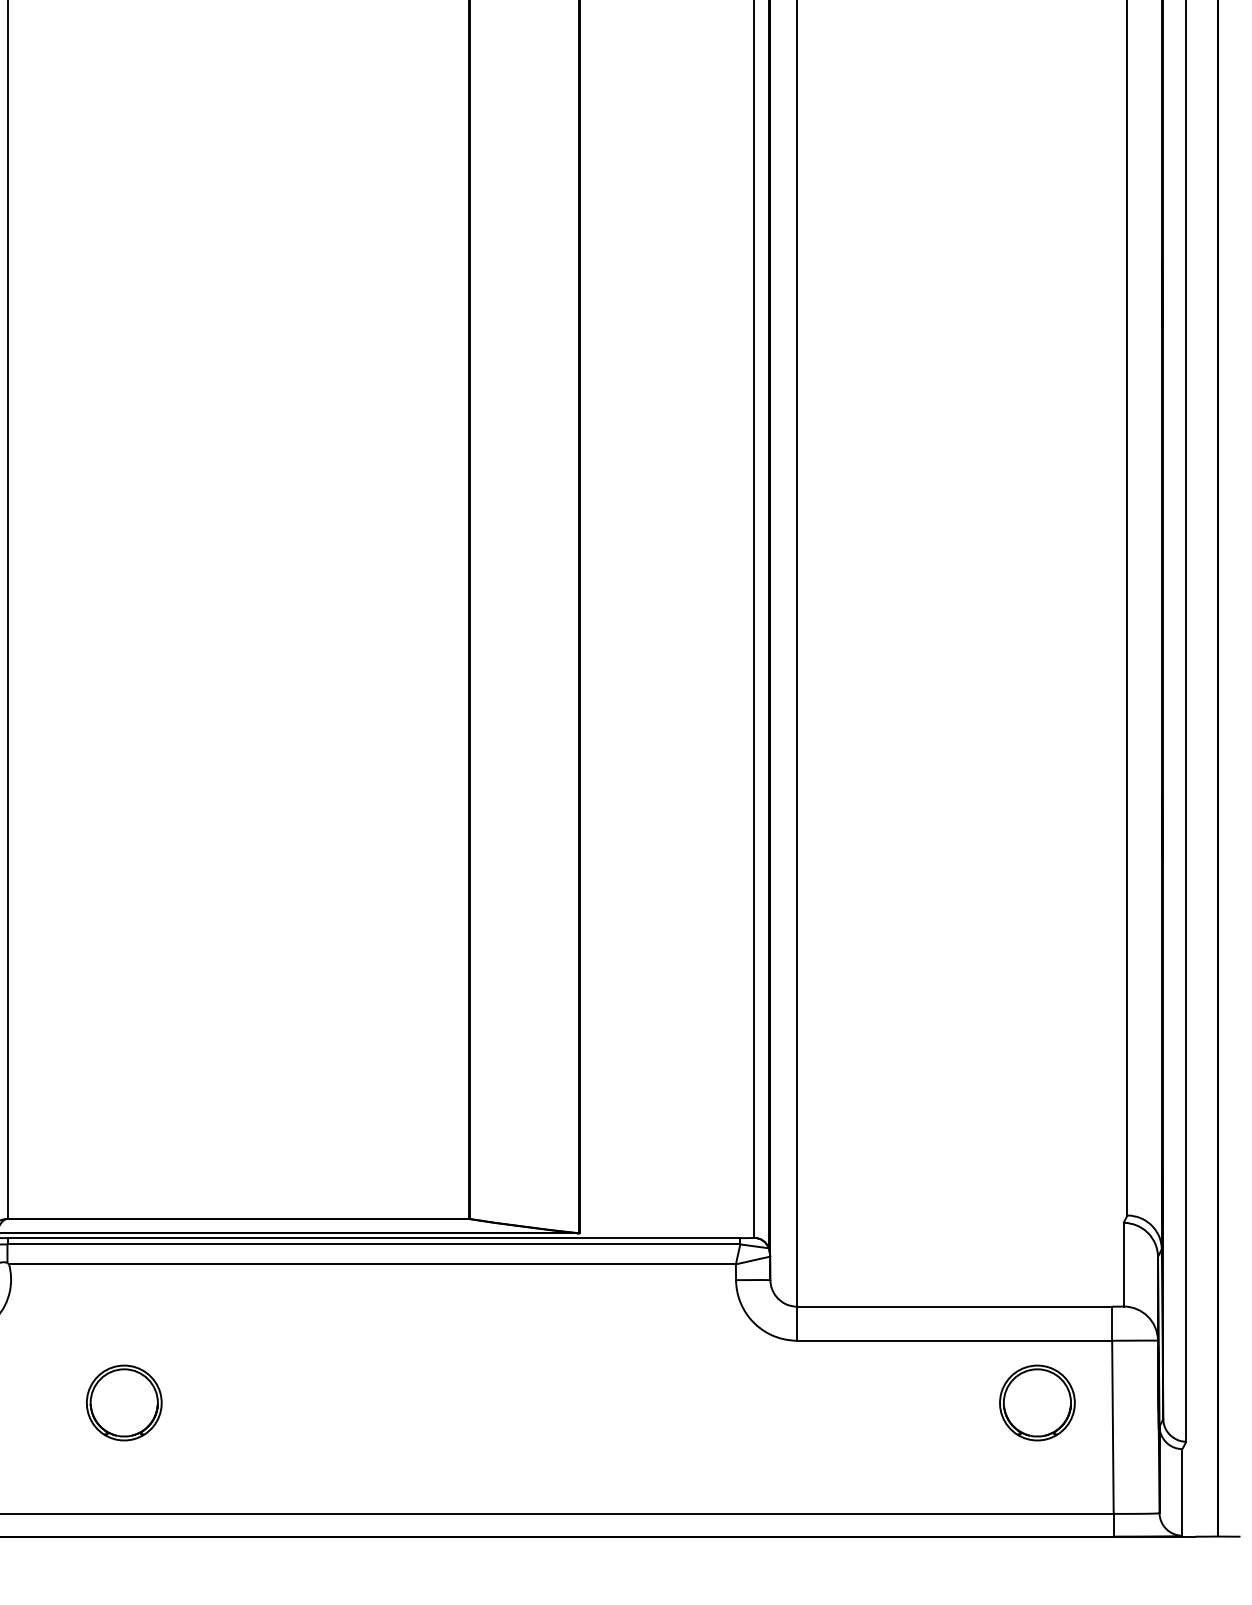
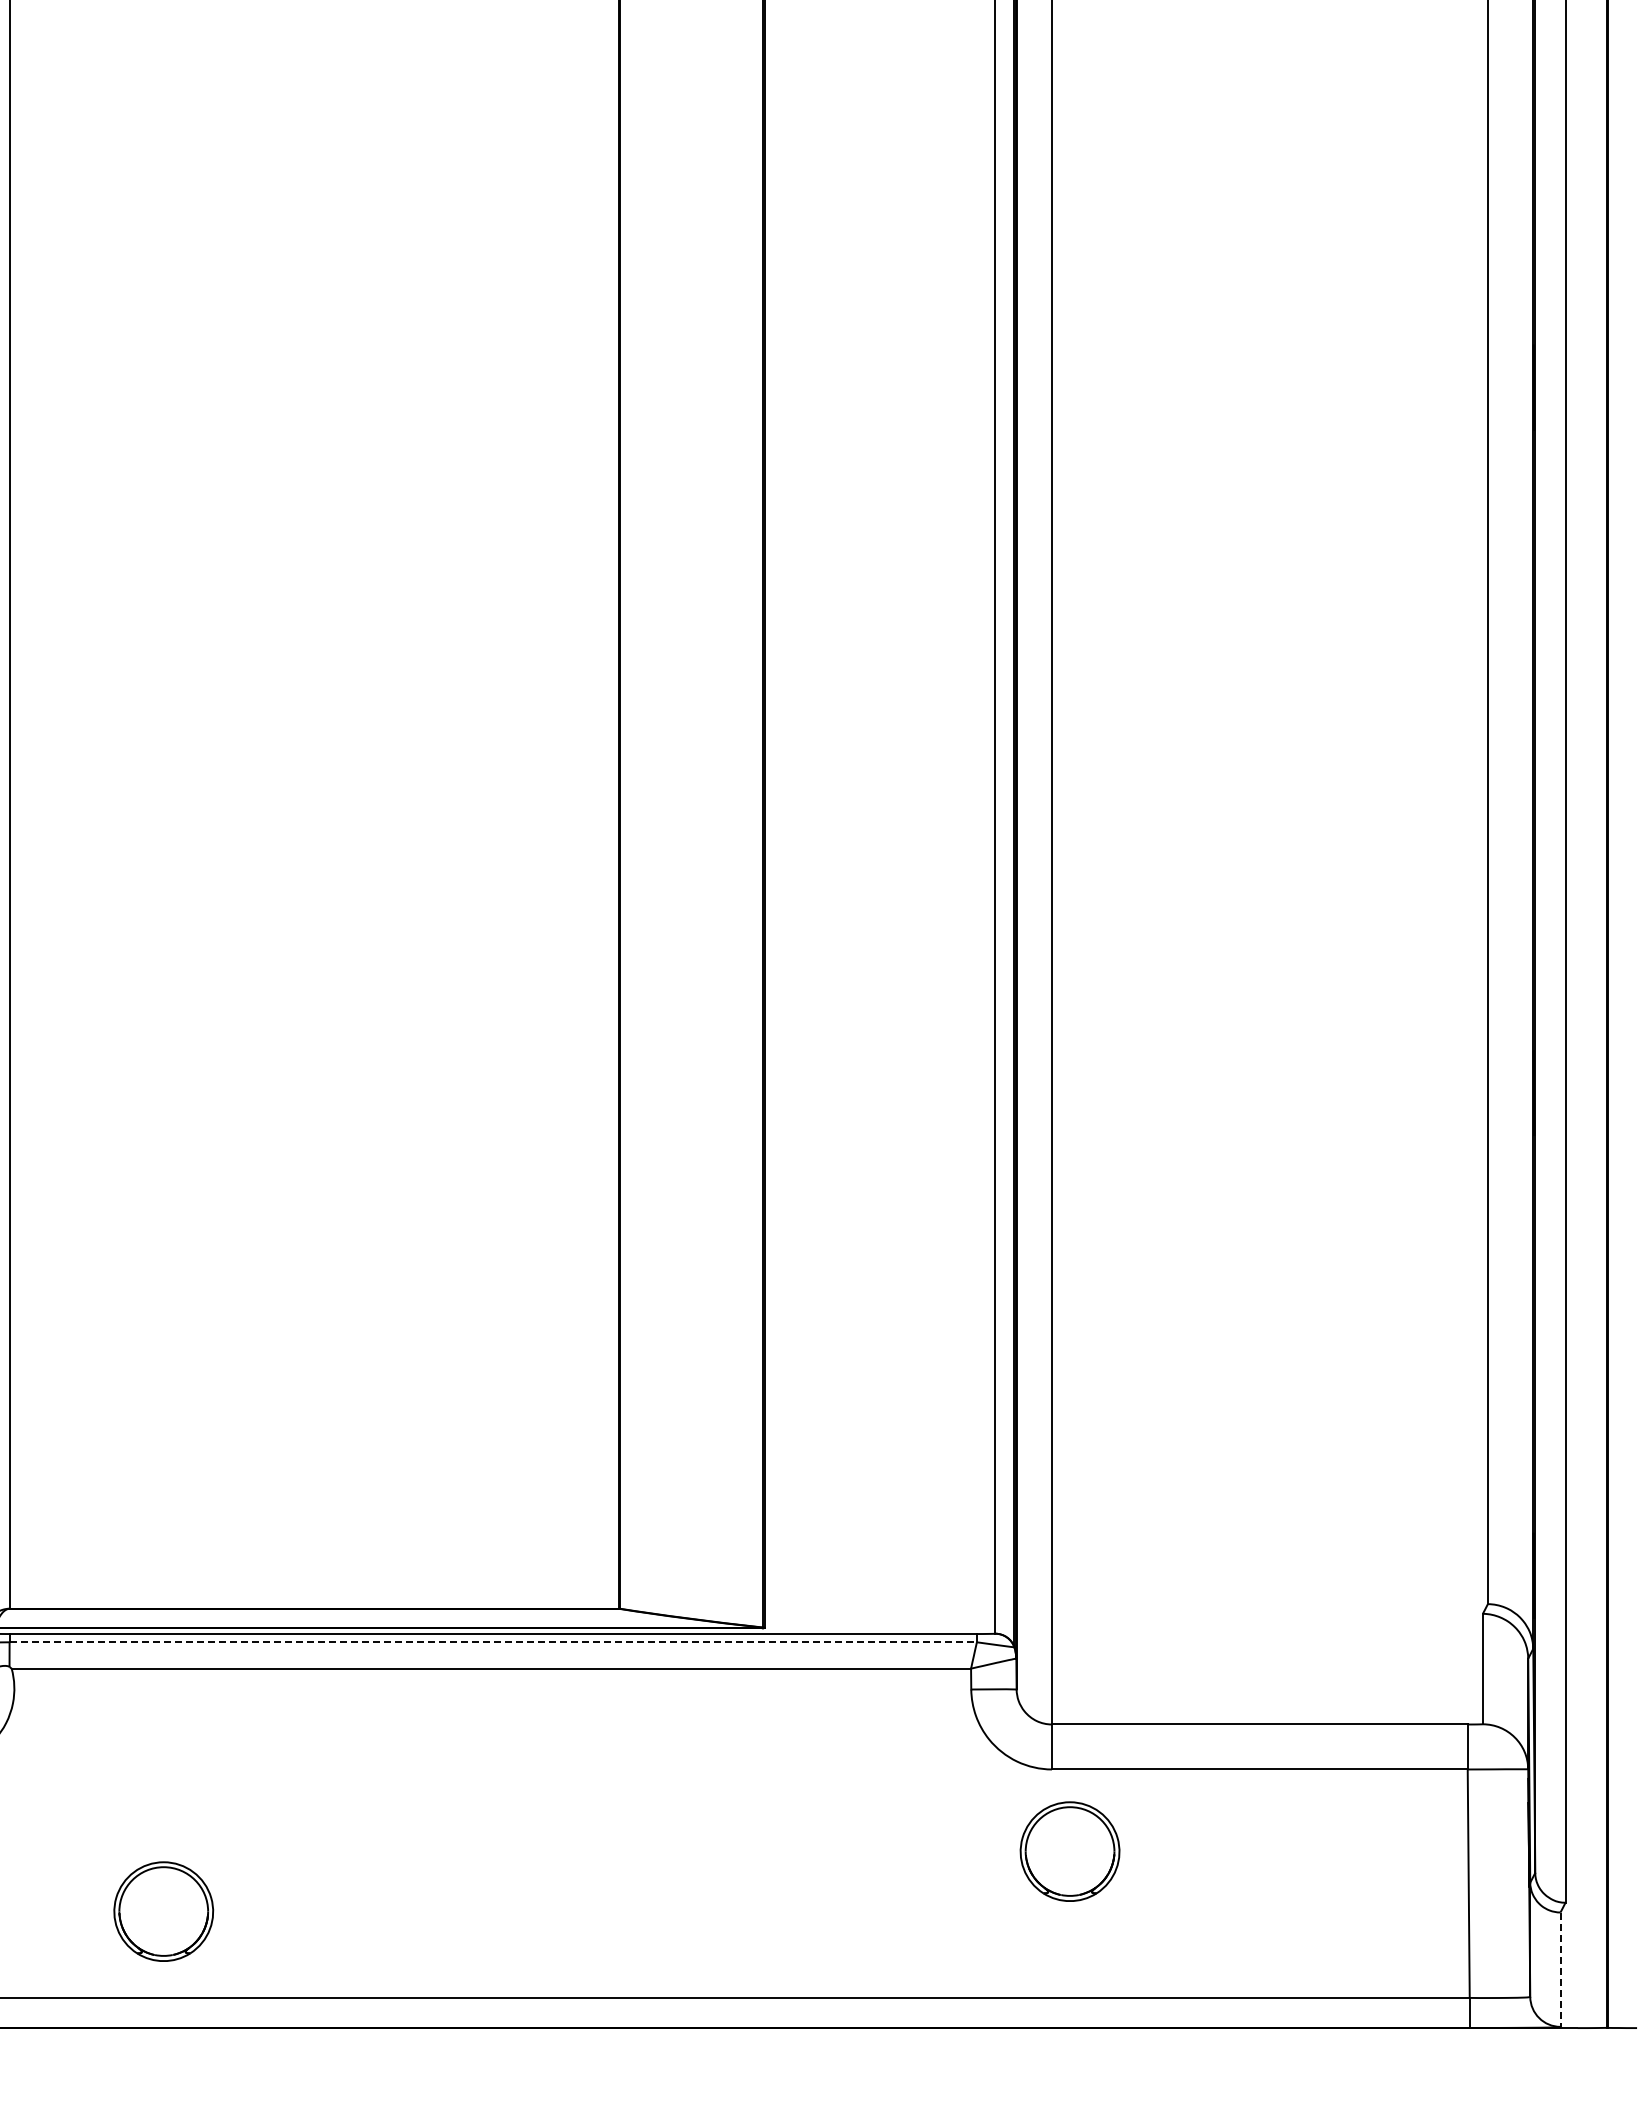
line: (374, 1244) -> (493, 1642), solid -> dashed
part: (124, 1402) -> (163, 1911), moved
part: (1036, 1402) -> (1069, 1851), moved
line: (1182, 1493) -> (1560, 1970), solid -> dashed

